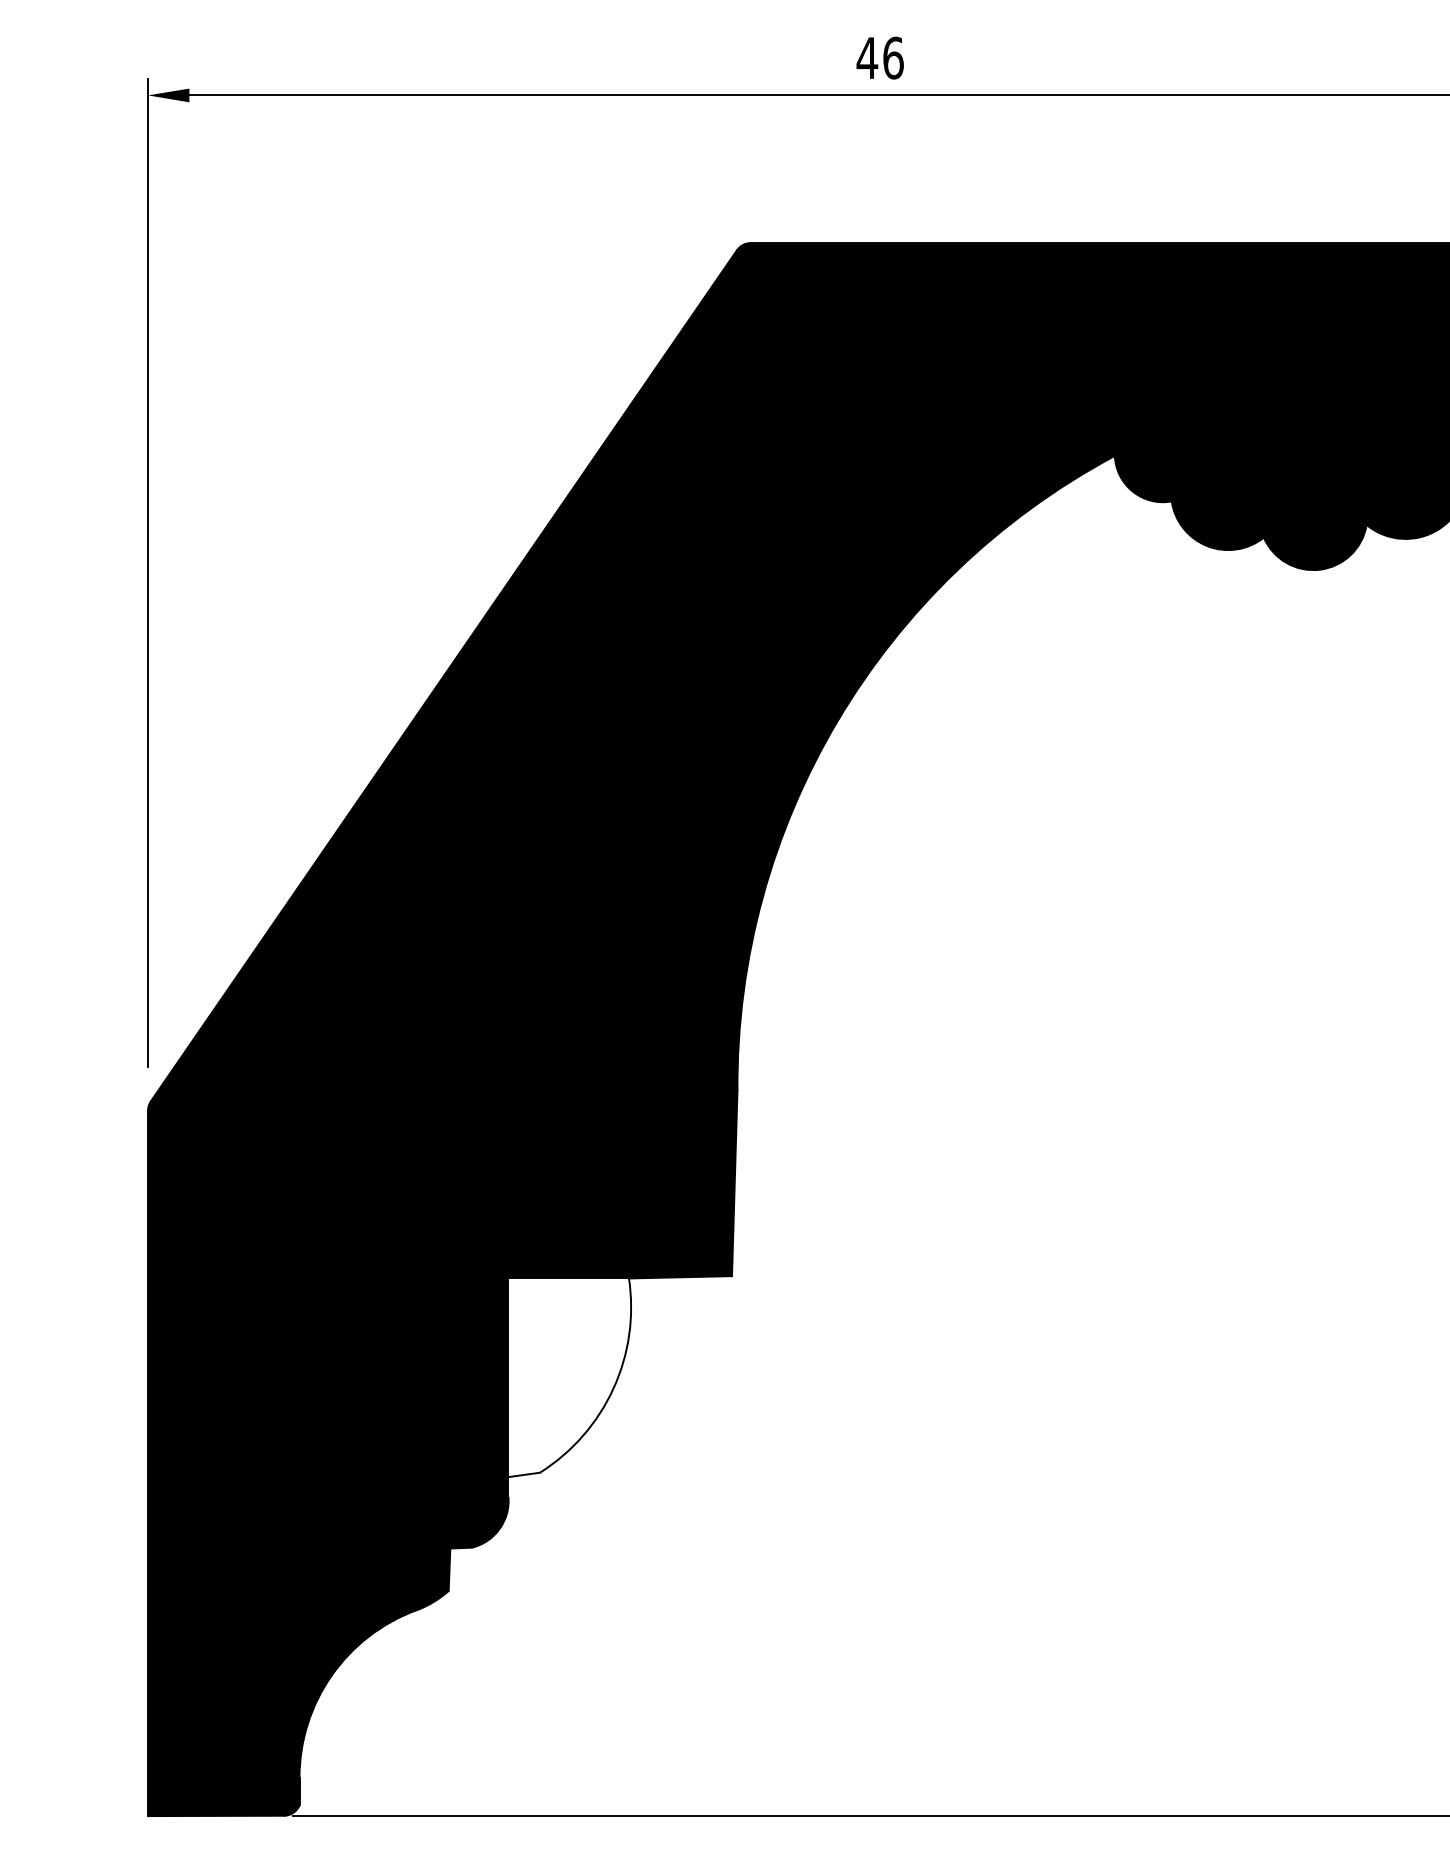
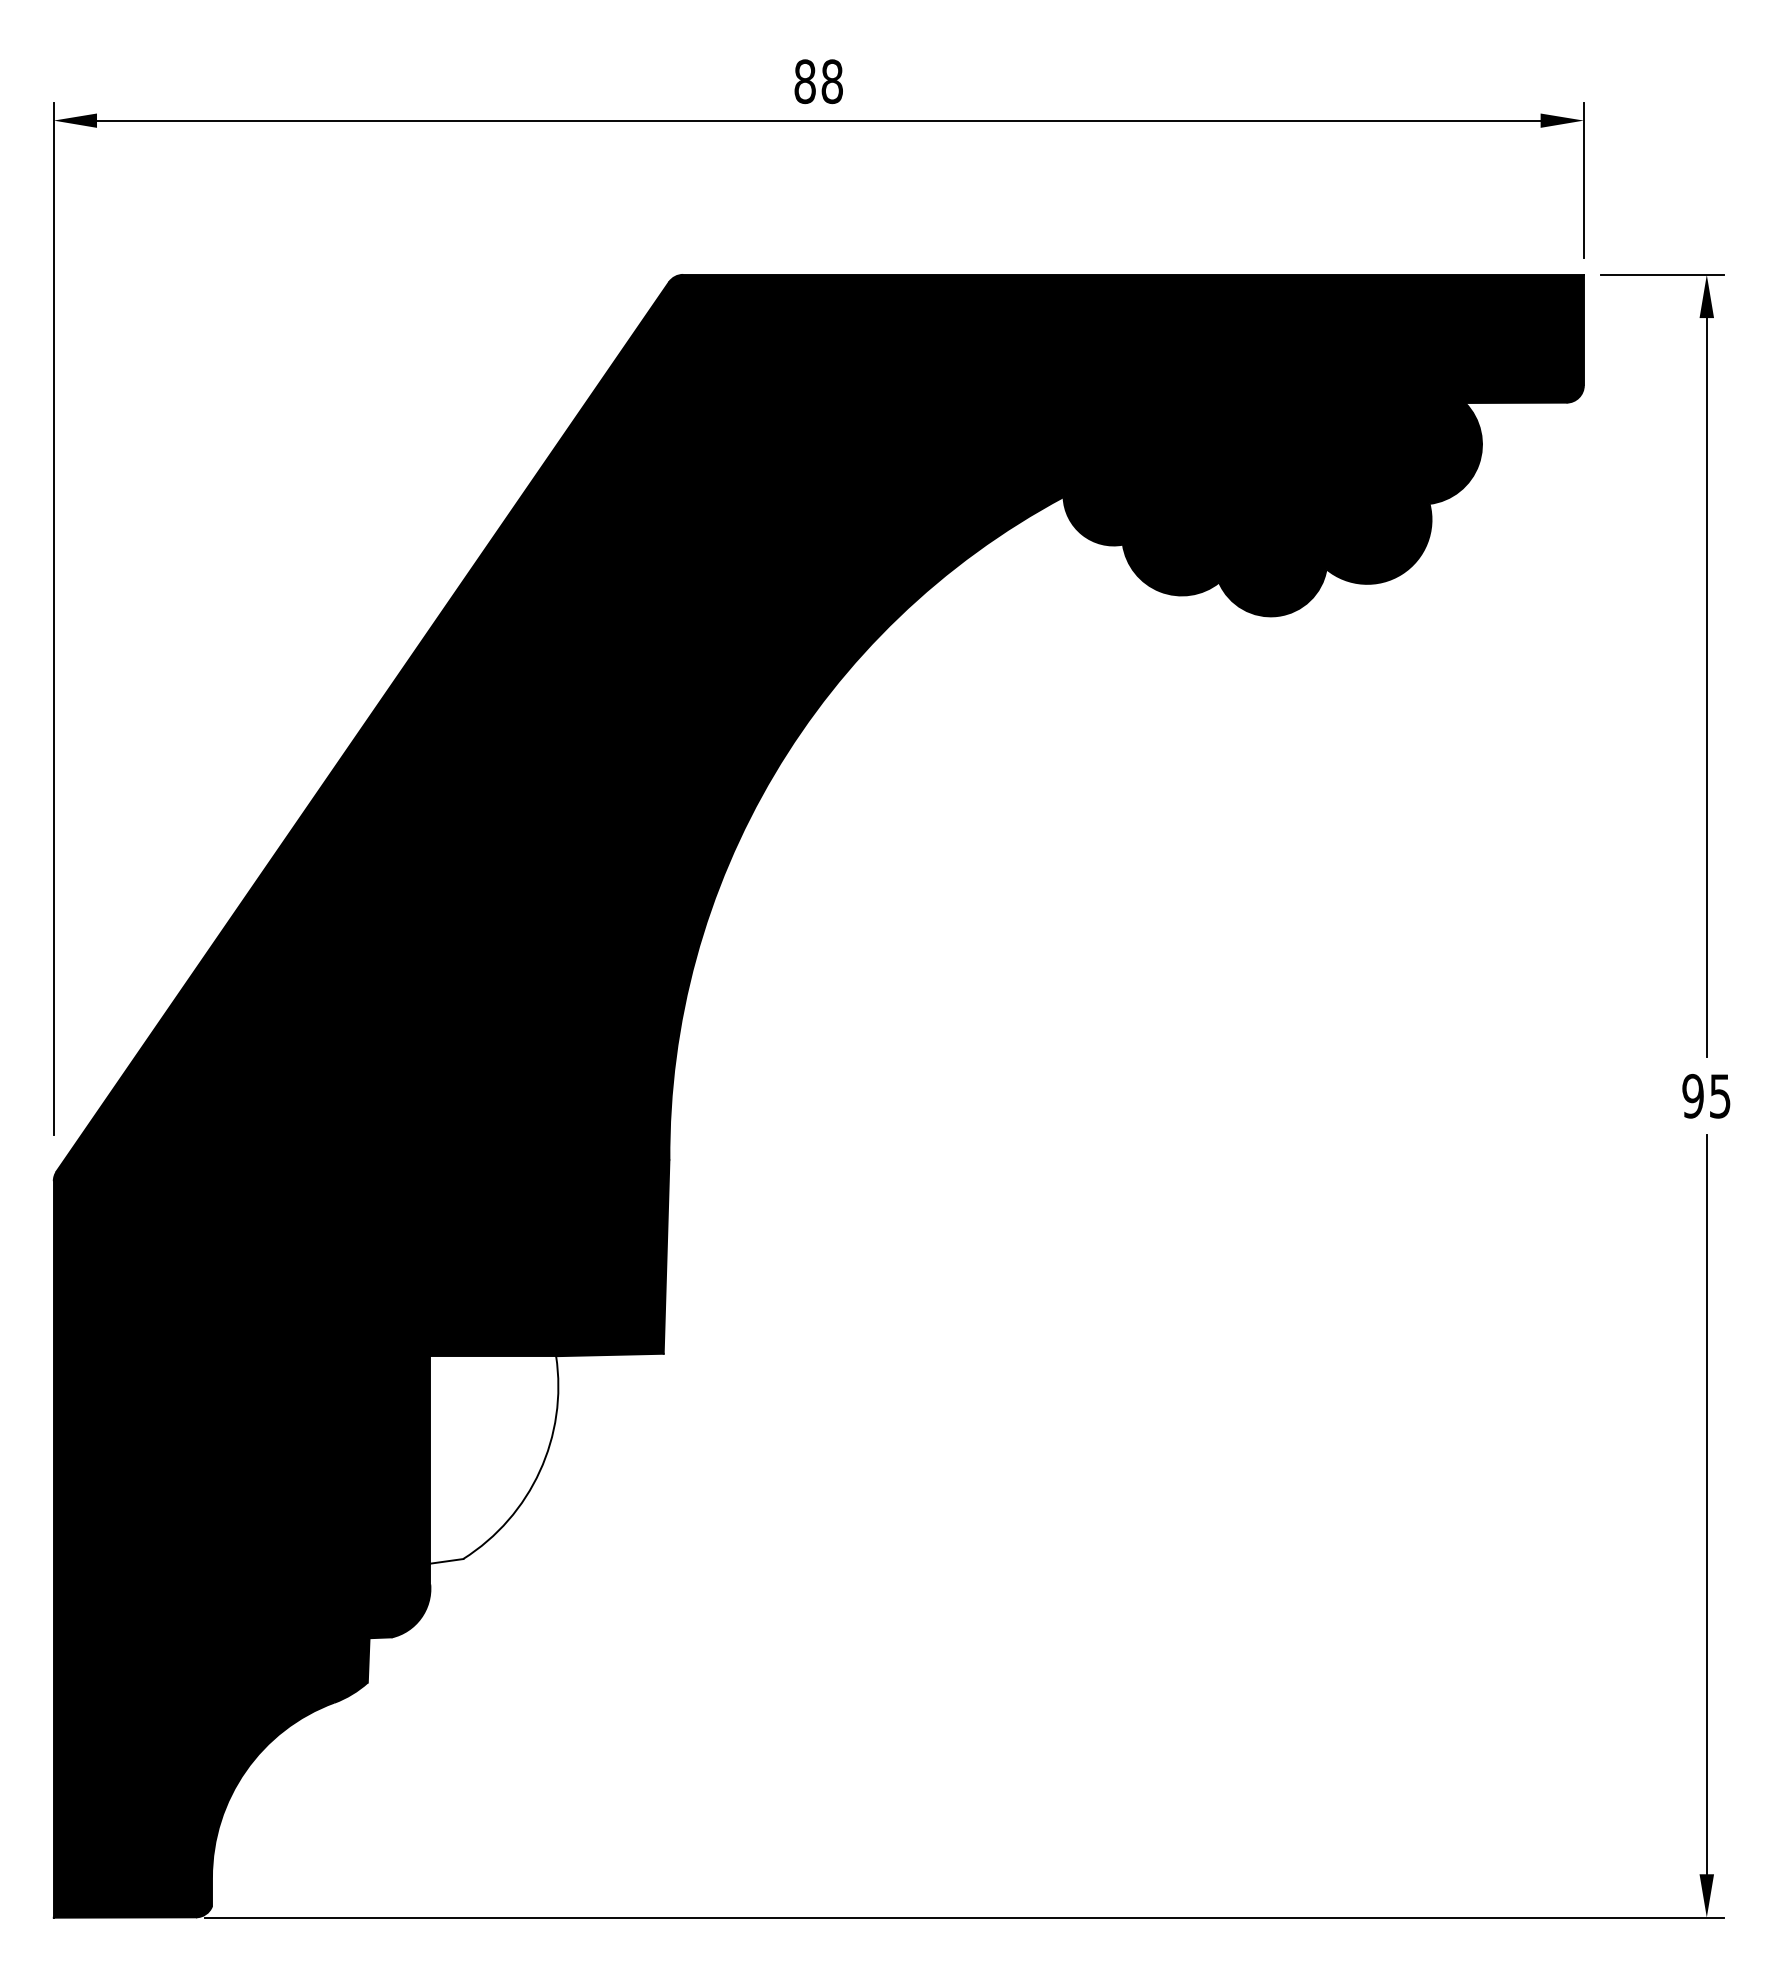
text: (880, 57) -> (818, 81), 46 -> 88

